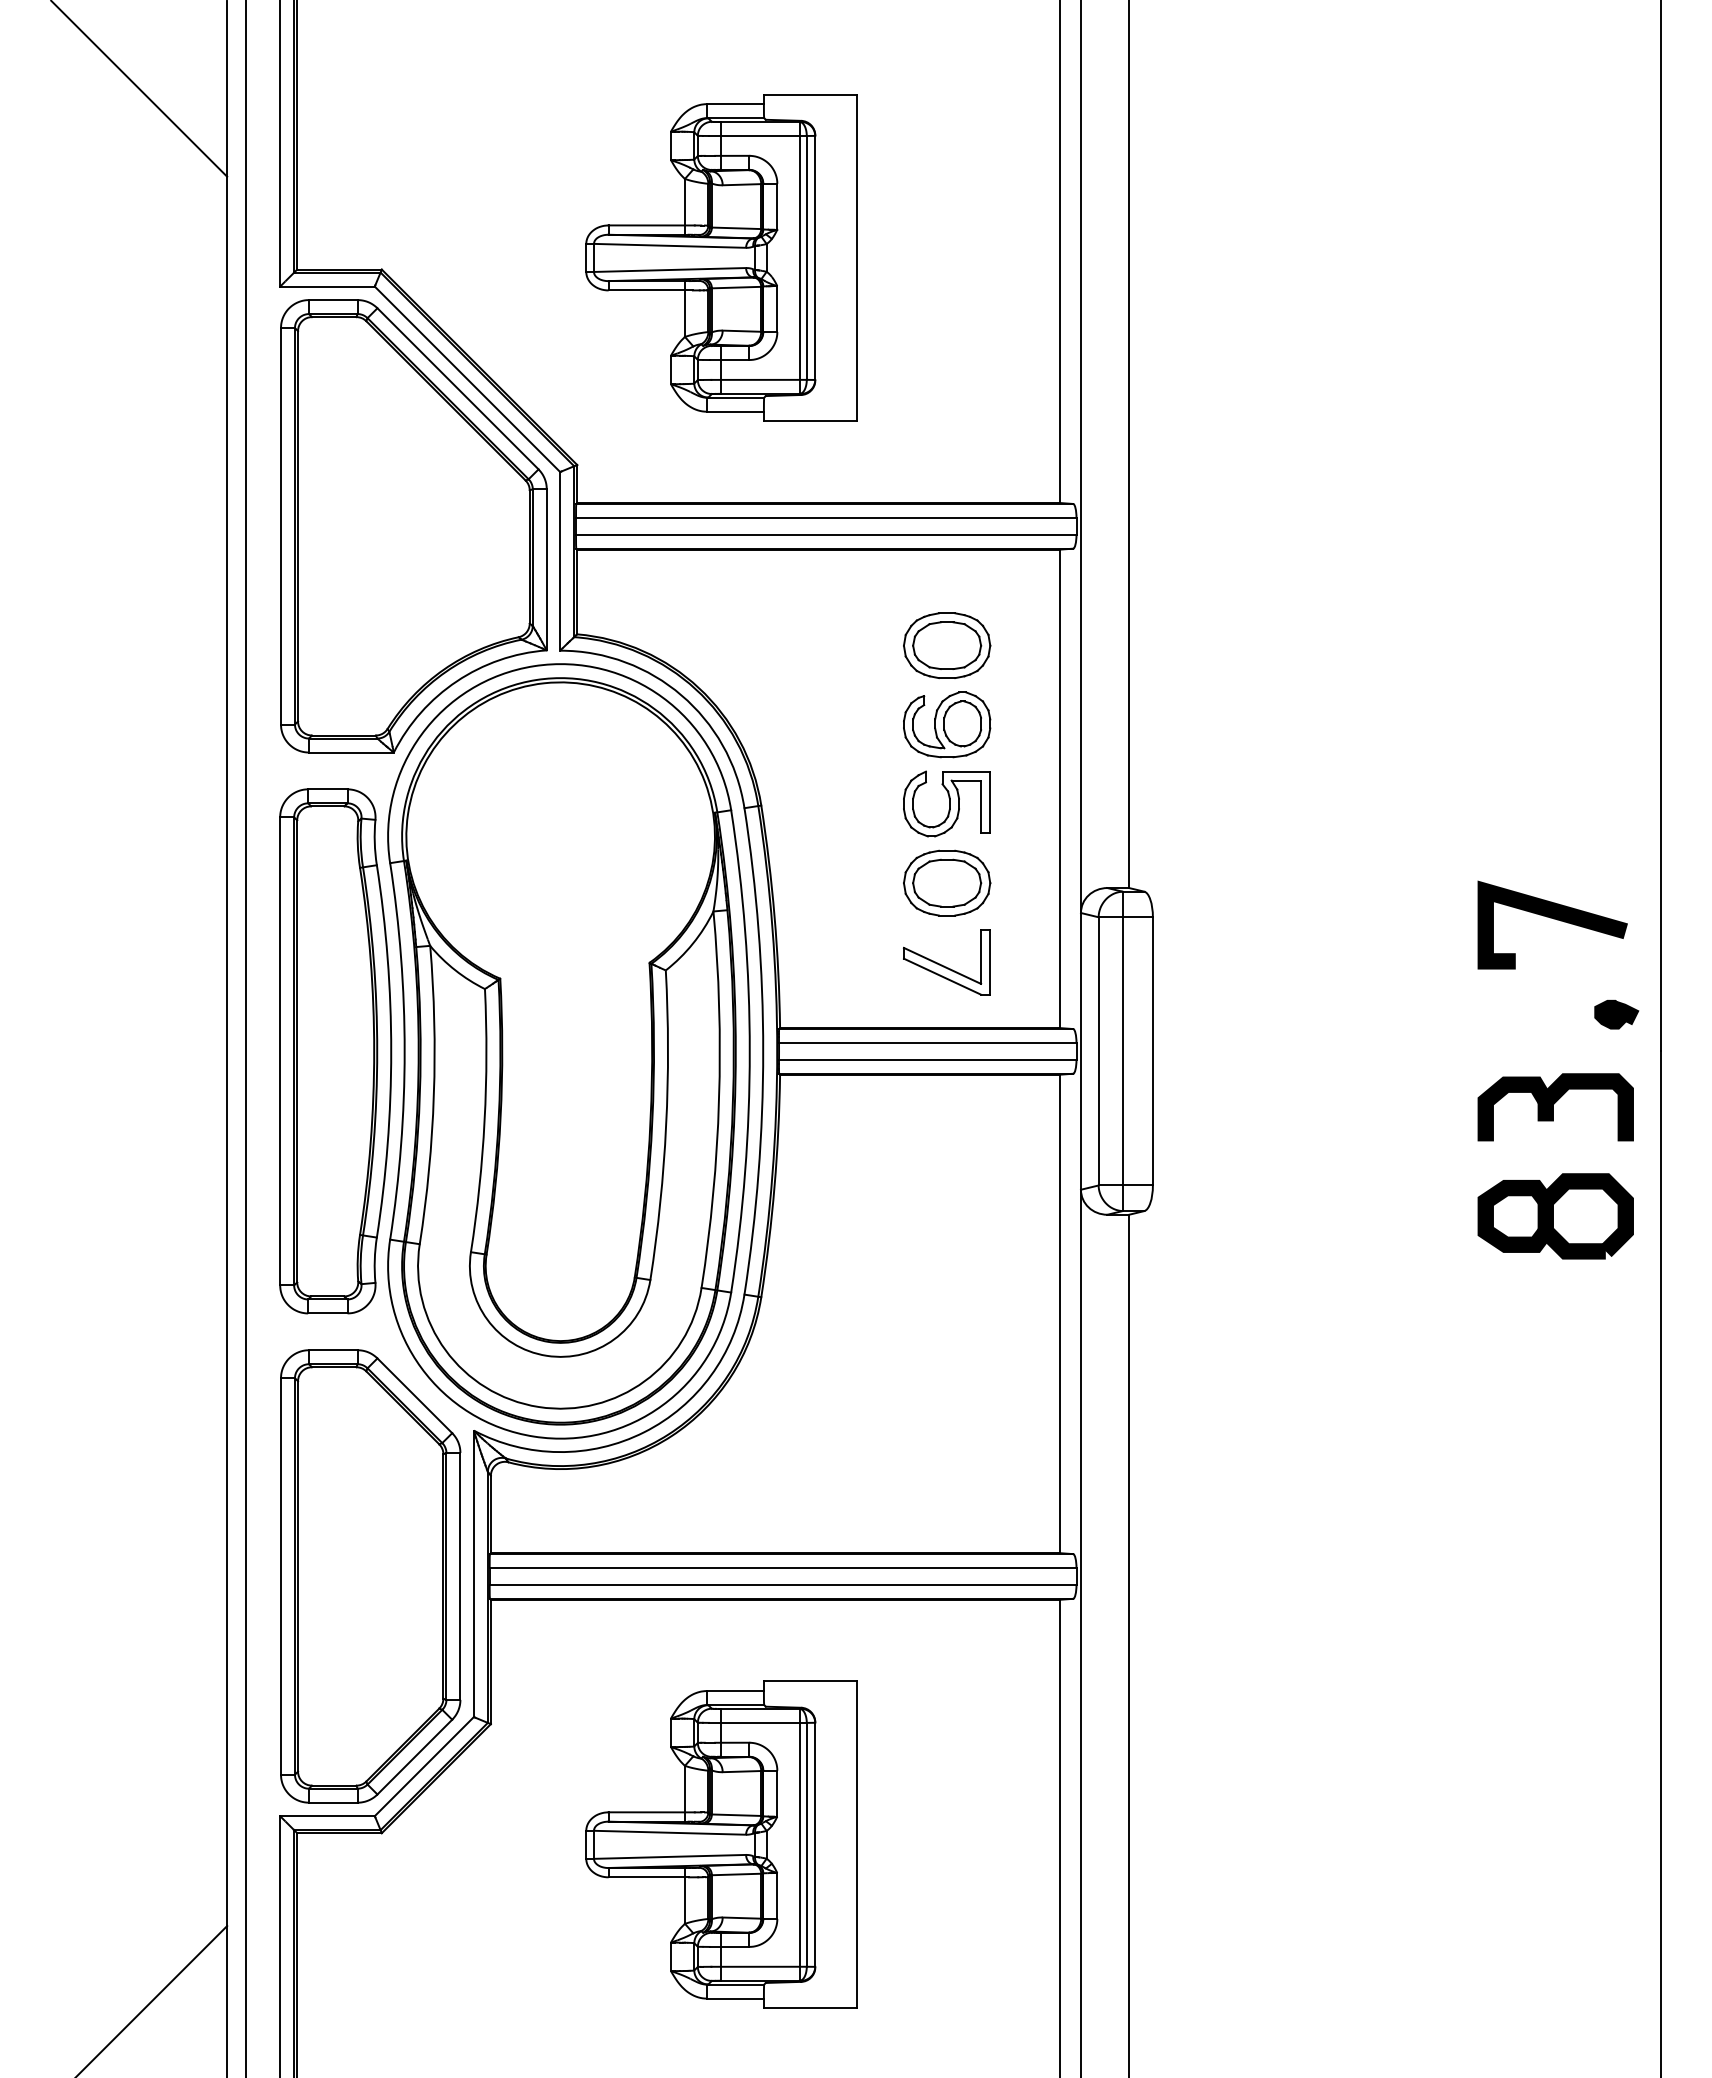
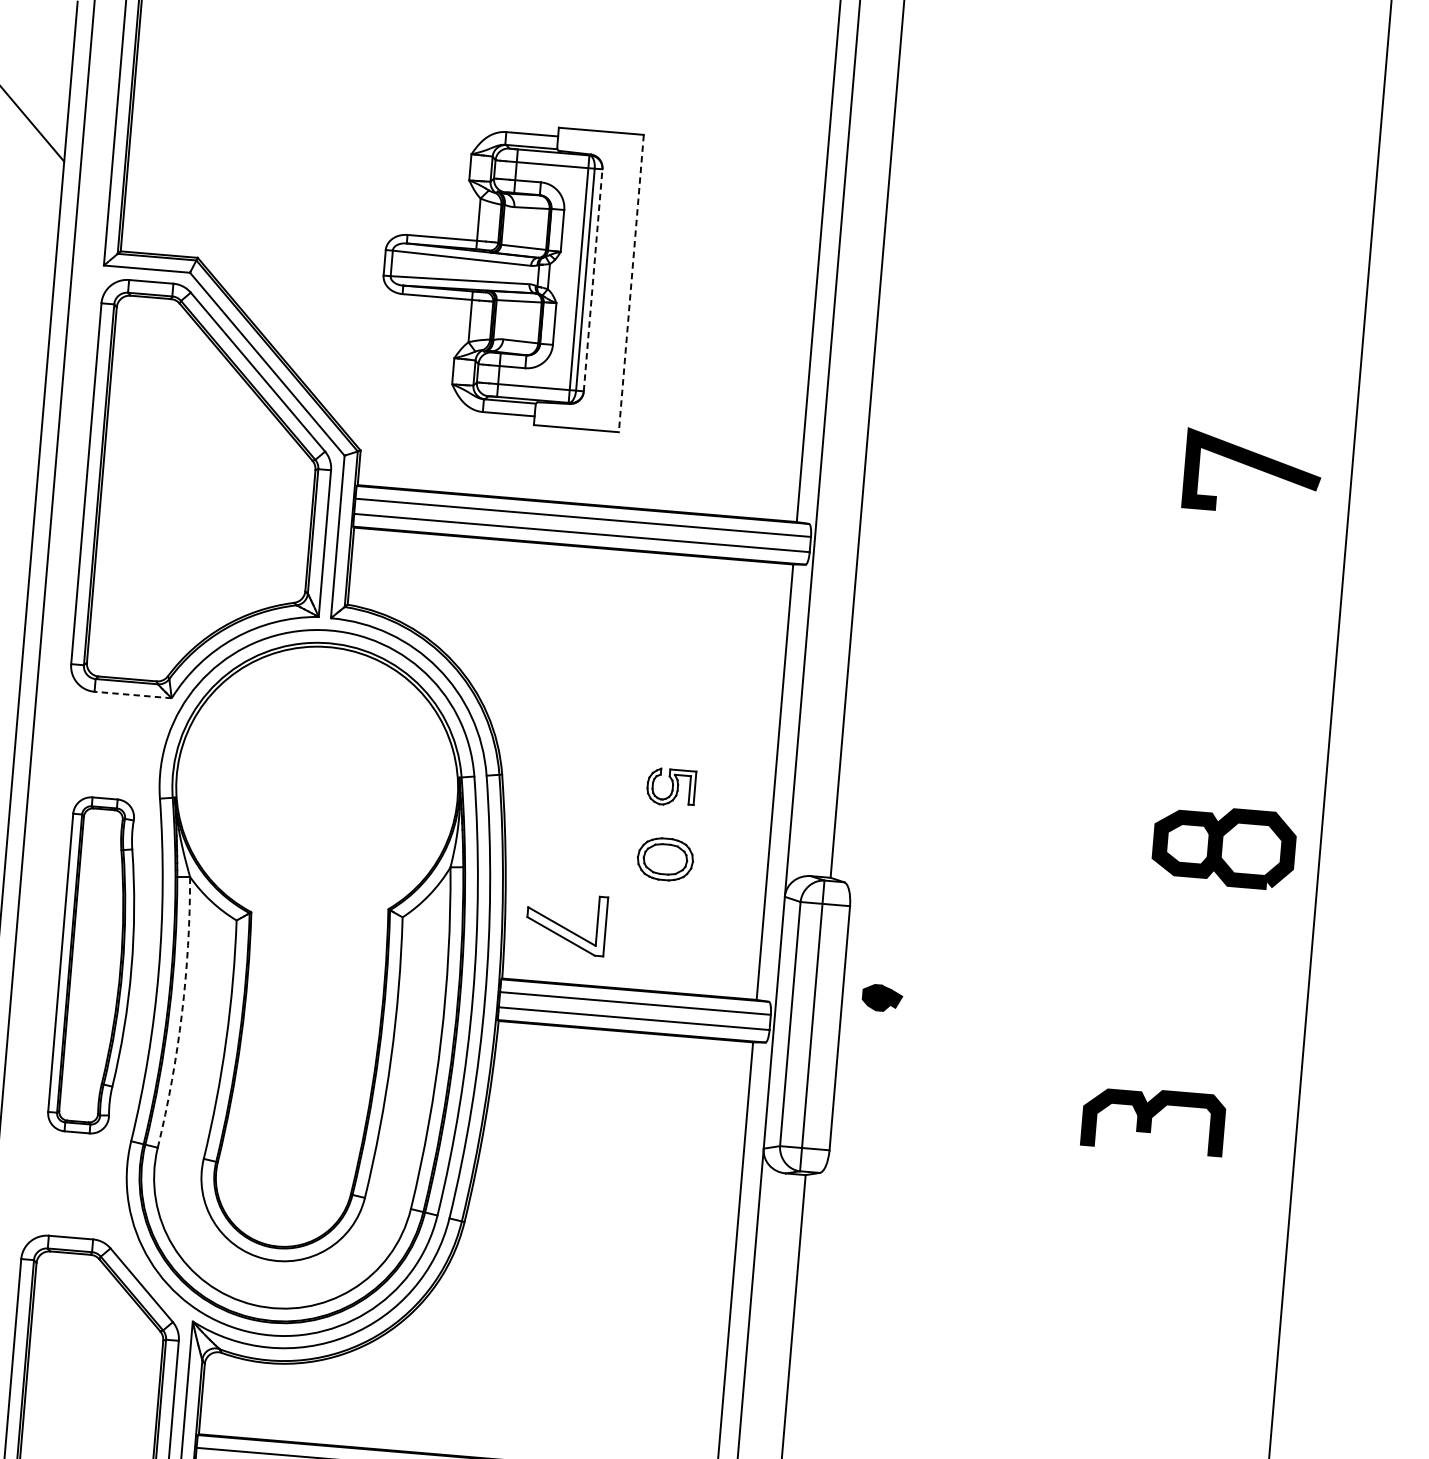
line: (815, 257) -> (593, 279), solid -> dashed
line: (857, 258) -> (631, 284), solid -> dashed
part: (947, 645) -> (683, 643), removed
part: (947, 724) -> (677, 715), removed
line: (350, 752) -> (132, 694), solid -> dashed
part: (946, 803) -> (670, 786), size x0.6
part: (947, 882) -> (665, 858), size x0.7
line: (1553, 919) -> (1253, 468), moved
part: (946, 962) -> (565, 923), moved
part: (1616, 1014) -> (882, 998), moved
part: (335, 1051) -> (95, 965), size x0.7
arc: (433, 1095) -> (181, 1013), solid -> dashed
part: (1555, 1107) -> (1153, 1120), moved
part: (1555, 1216) -> (1223, 847), moved

